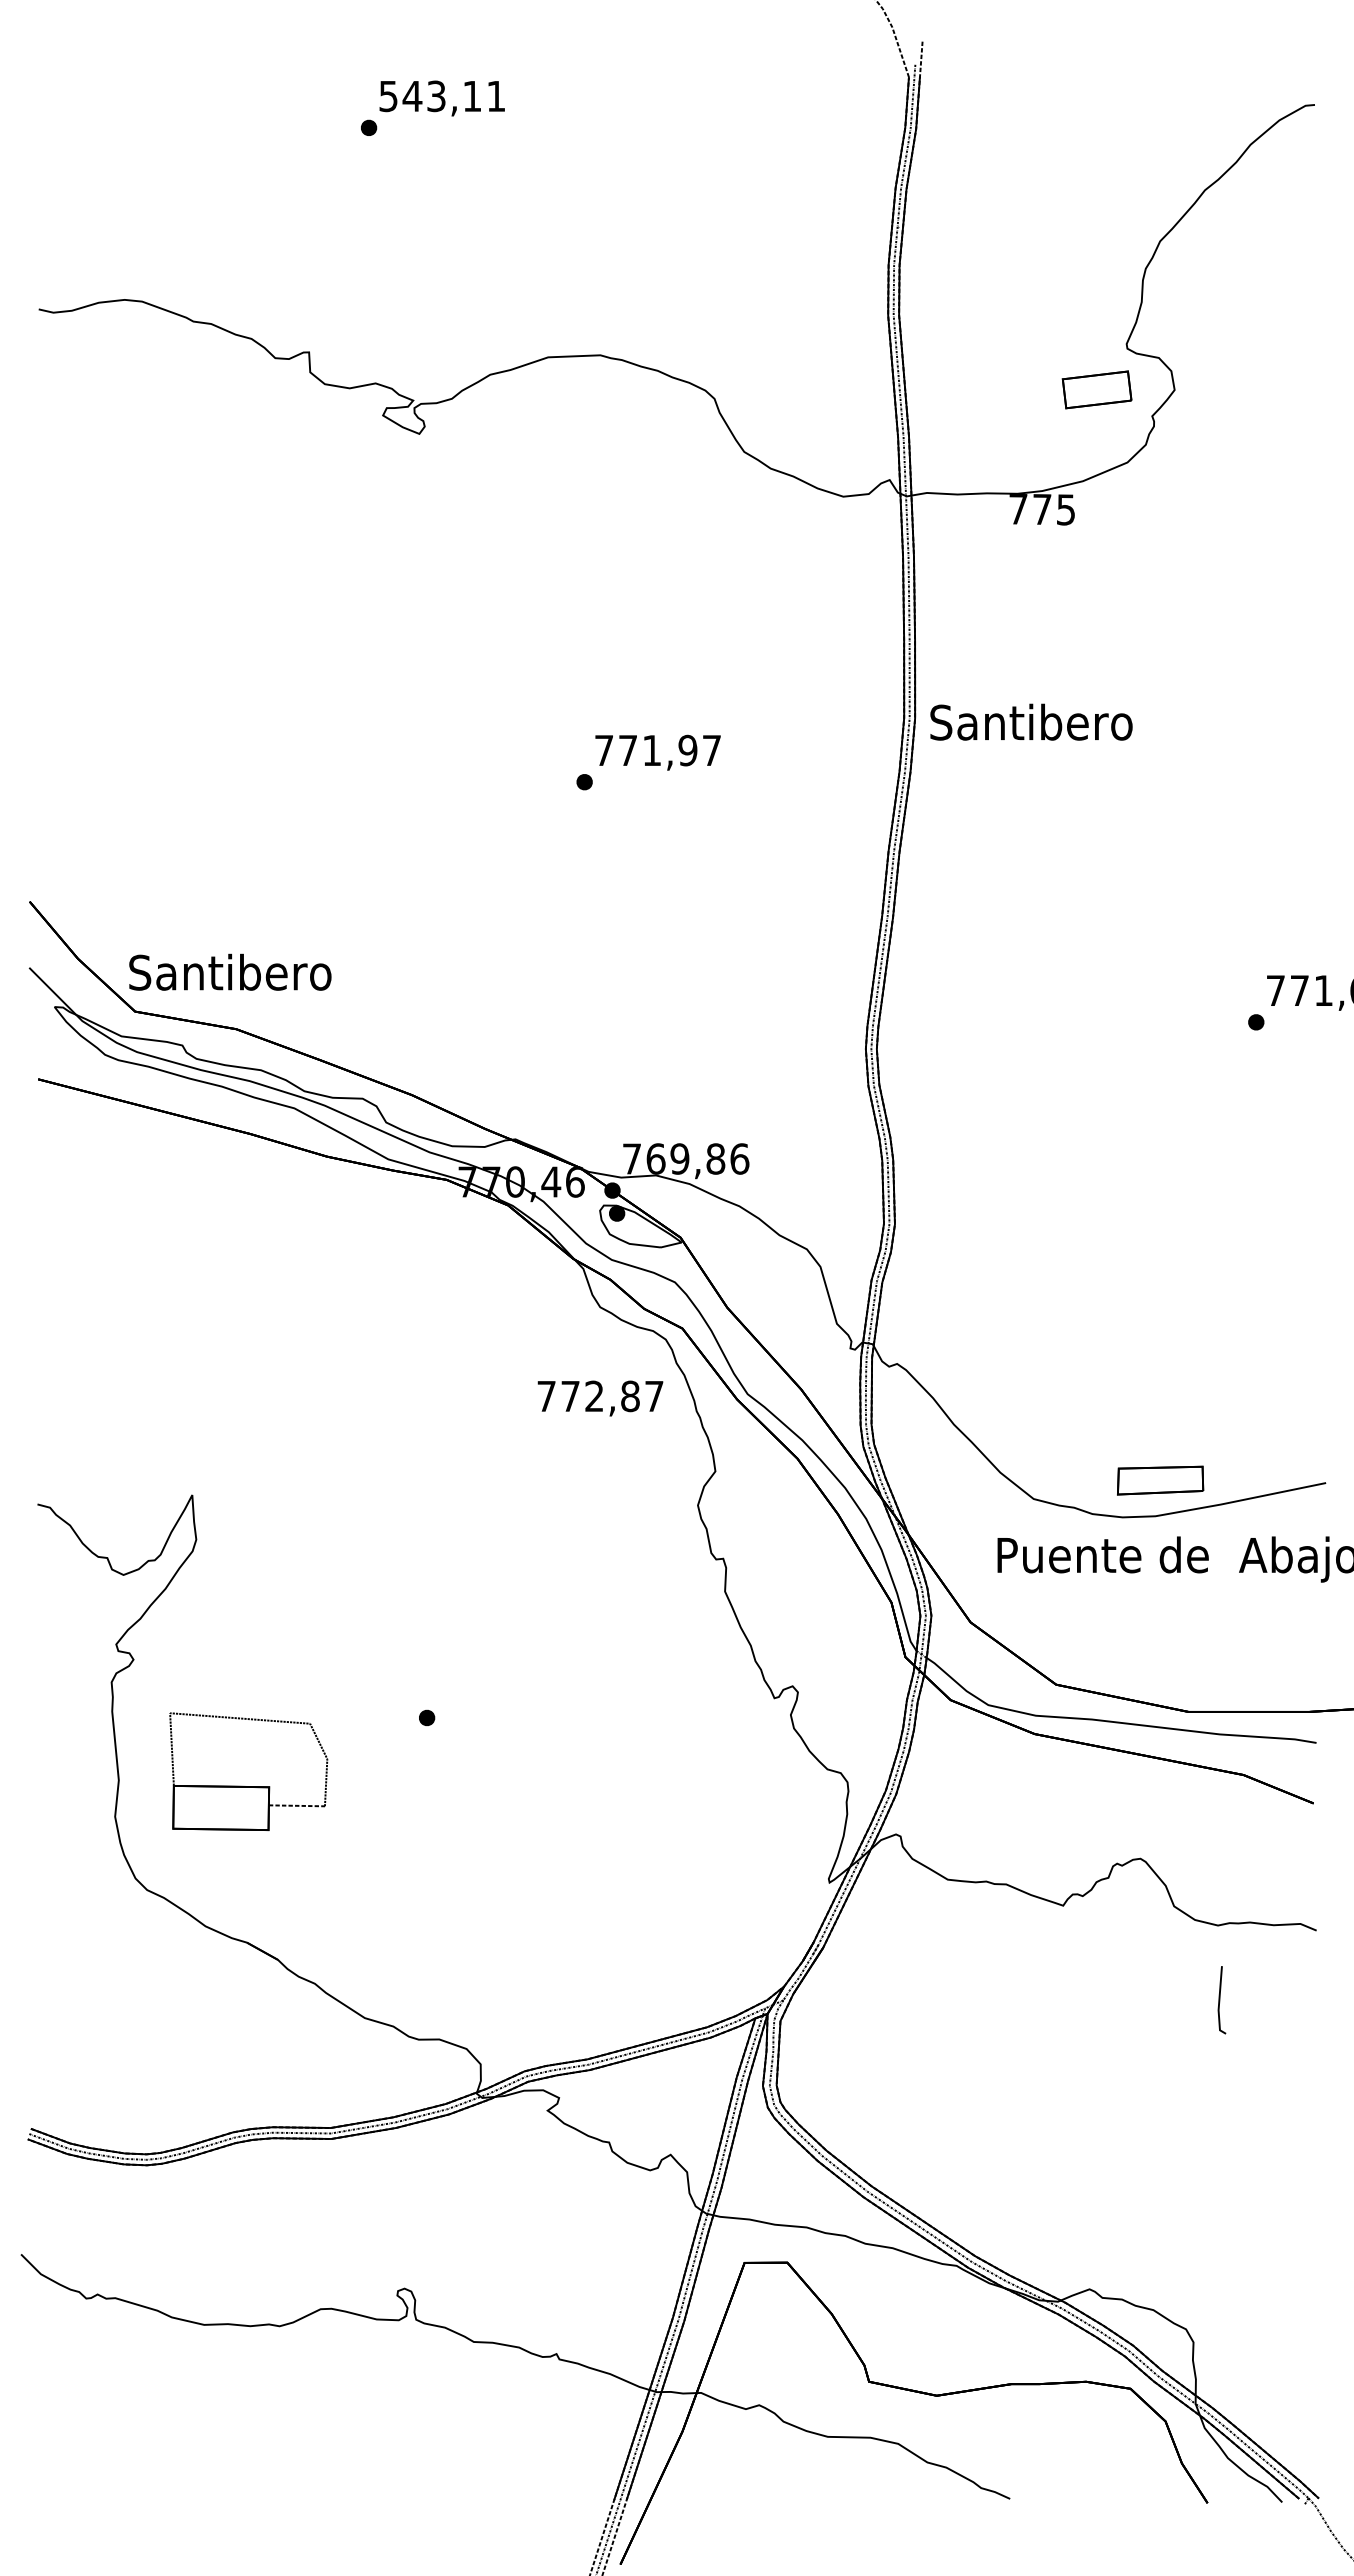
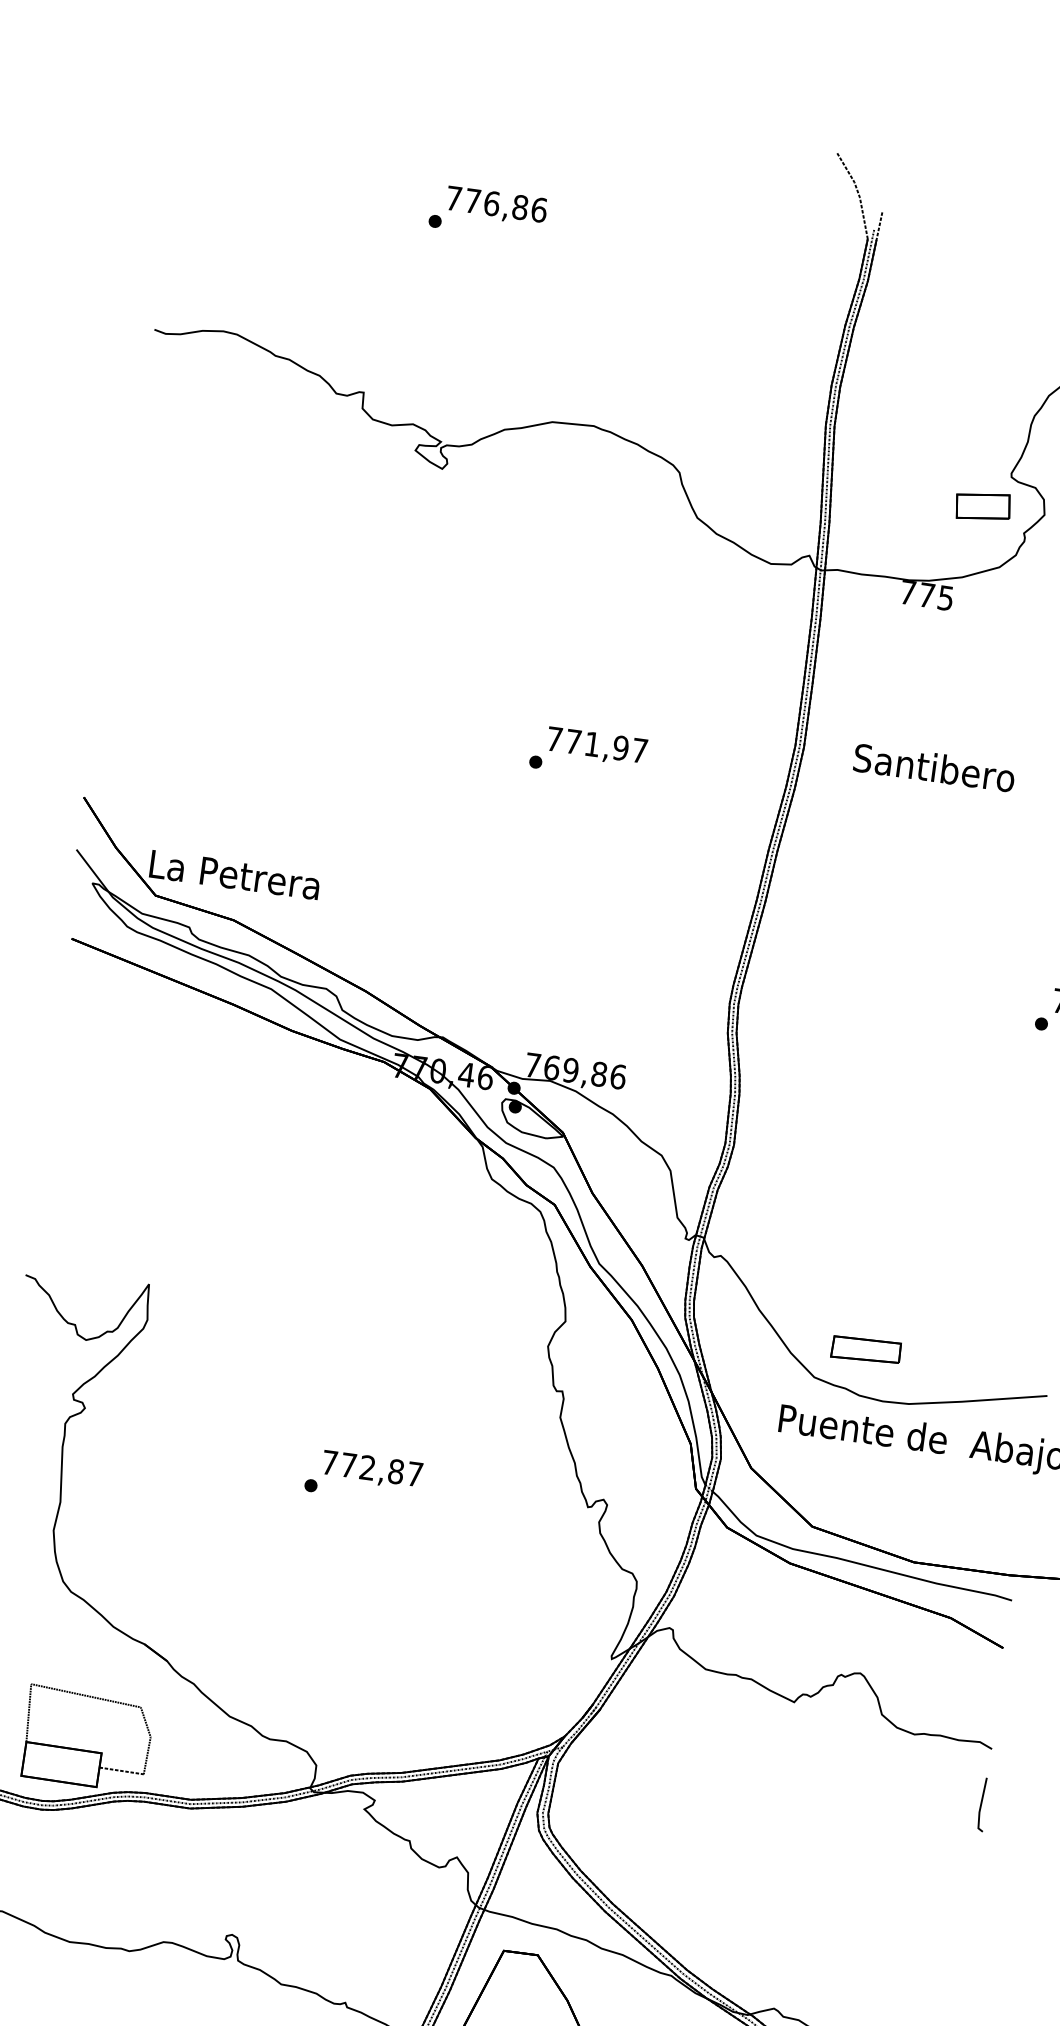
text: (442, 96) -> (496, 204), 543,11 -> 776,86
text: (1031, 721) -> (934, 767), moved
text: (229, 971) -> (234, 873), Santibero -> La Petrera
text: (600, 1398) -> (372, 1470), moved
part: (1160, 1480) -> (866, 1350), moved
part: (248, 1786) -> (85, 1750), moved
line: (1220, 2000) -> (982, 1804), moved

